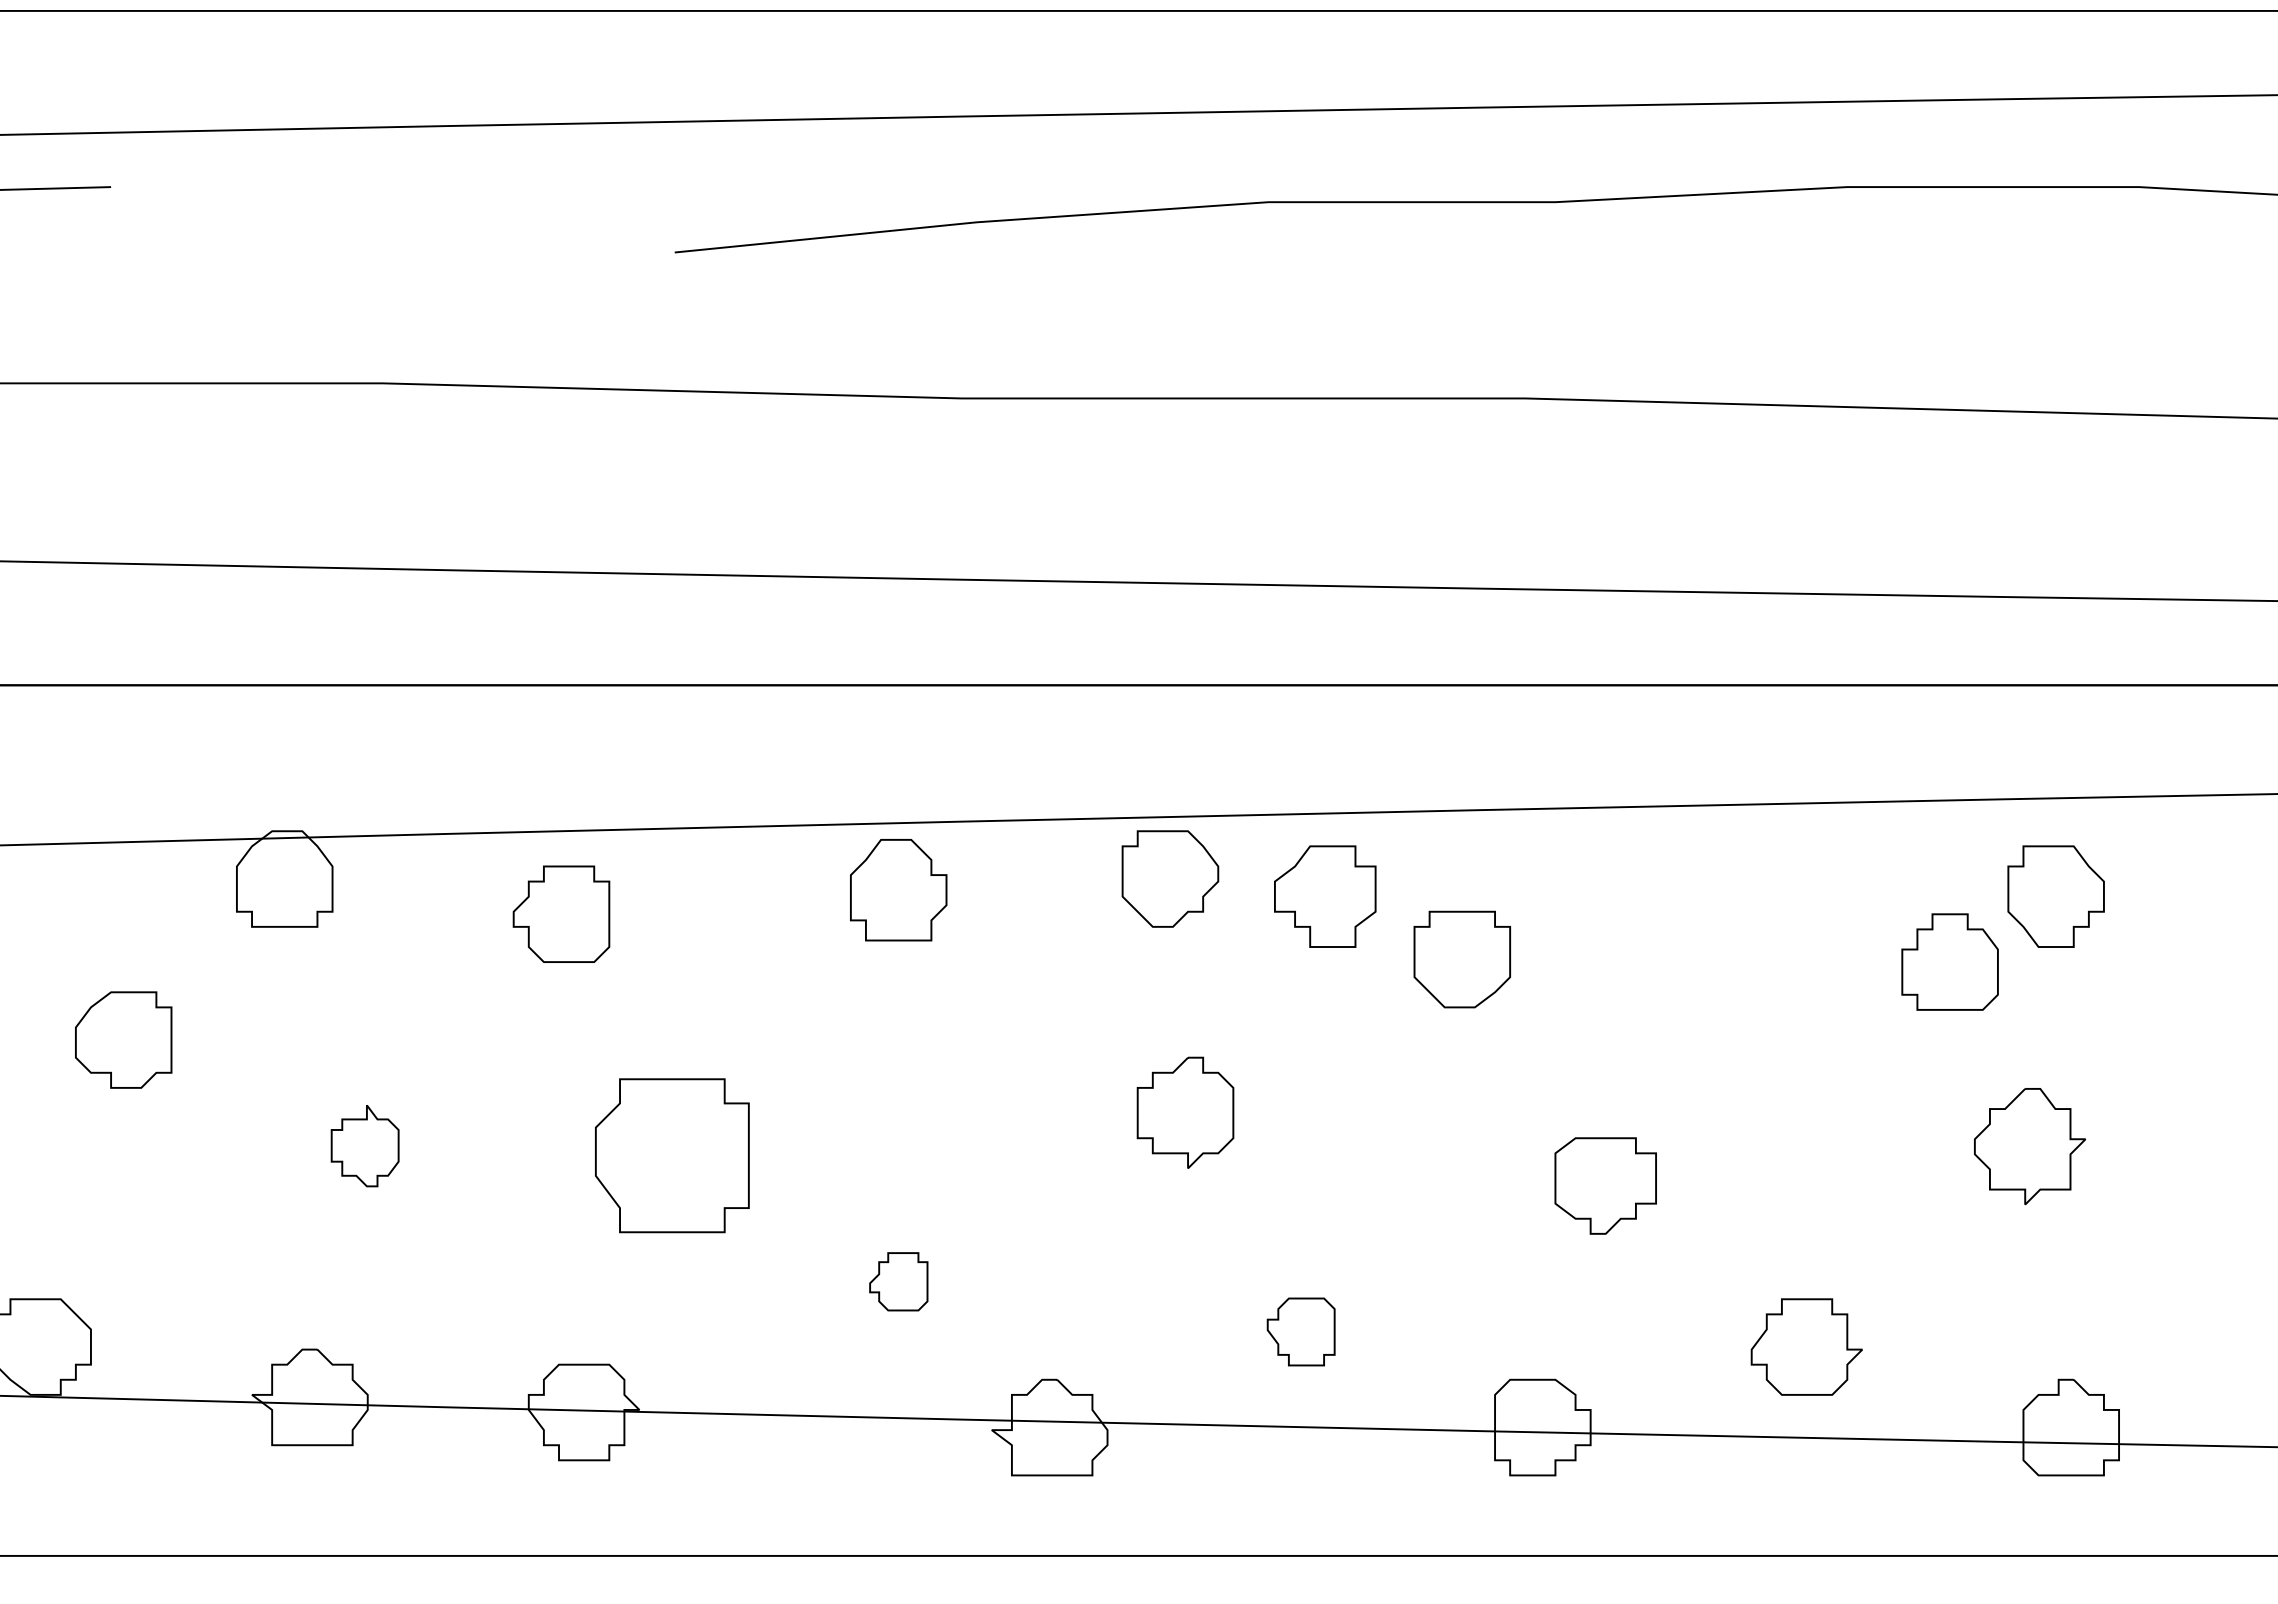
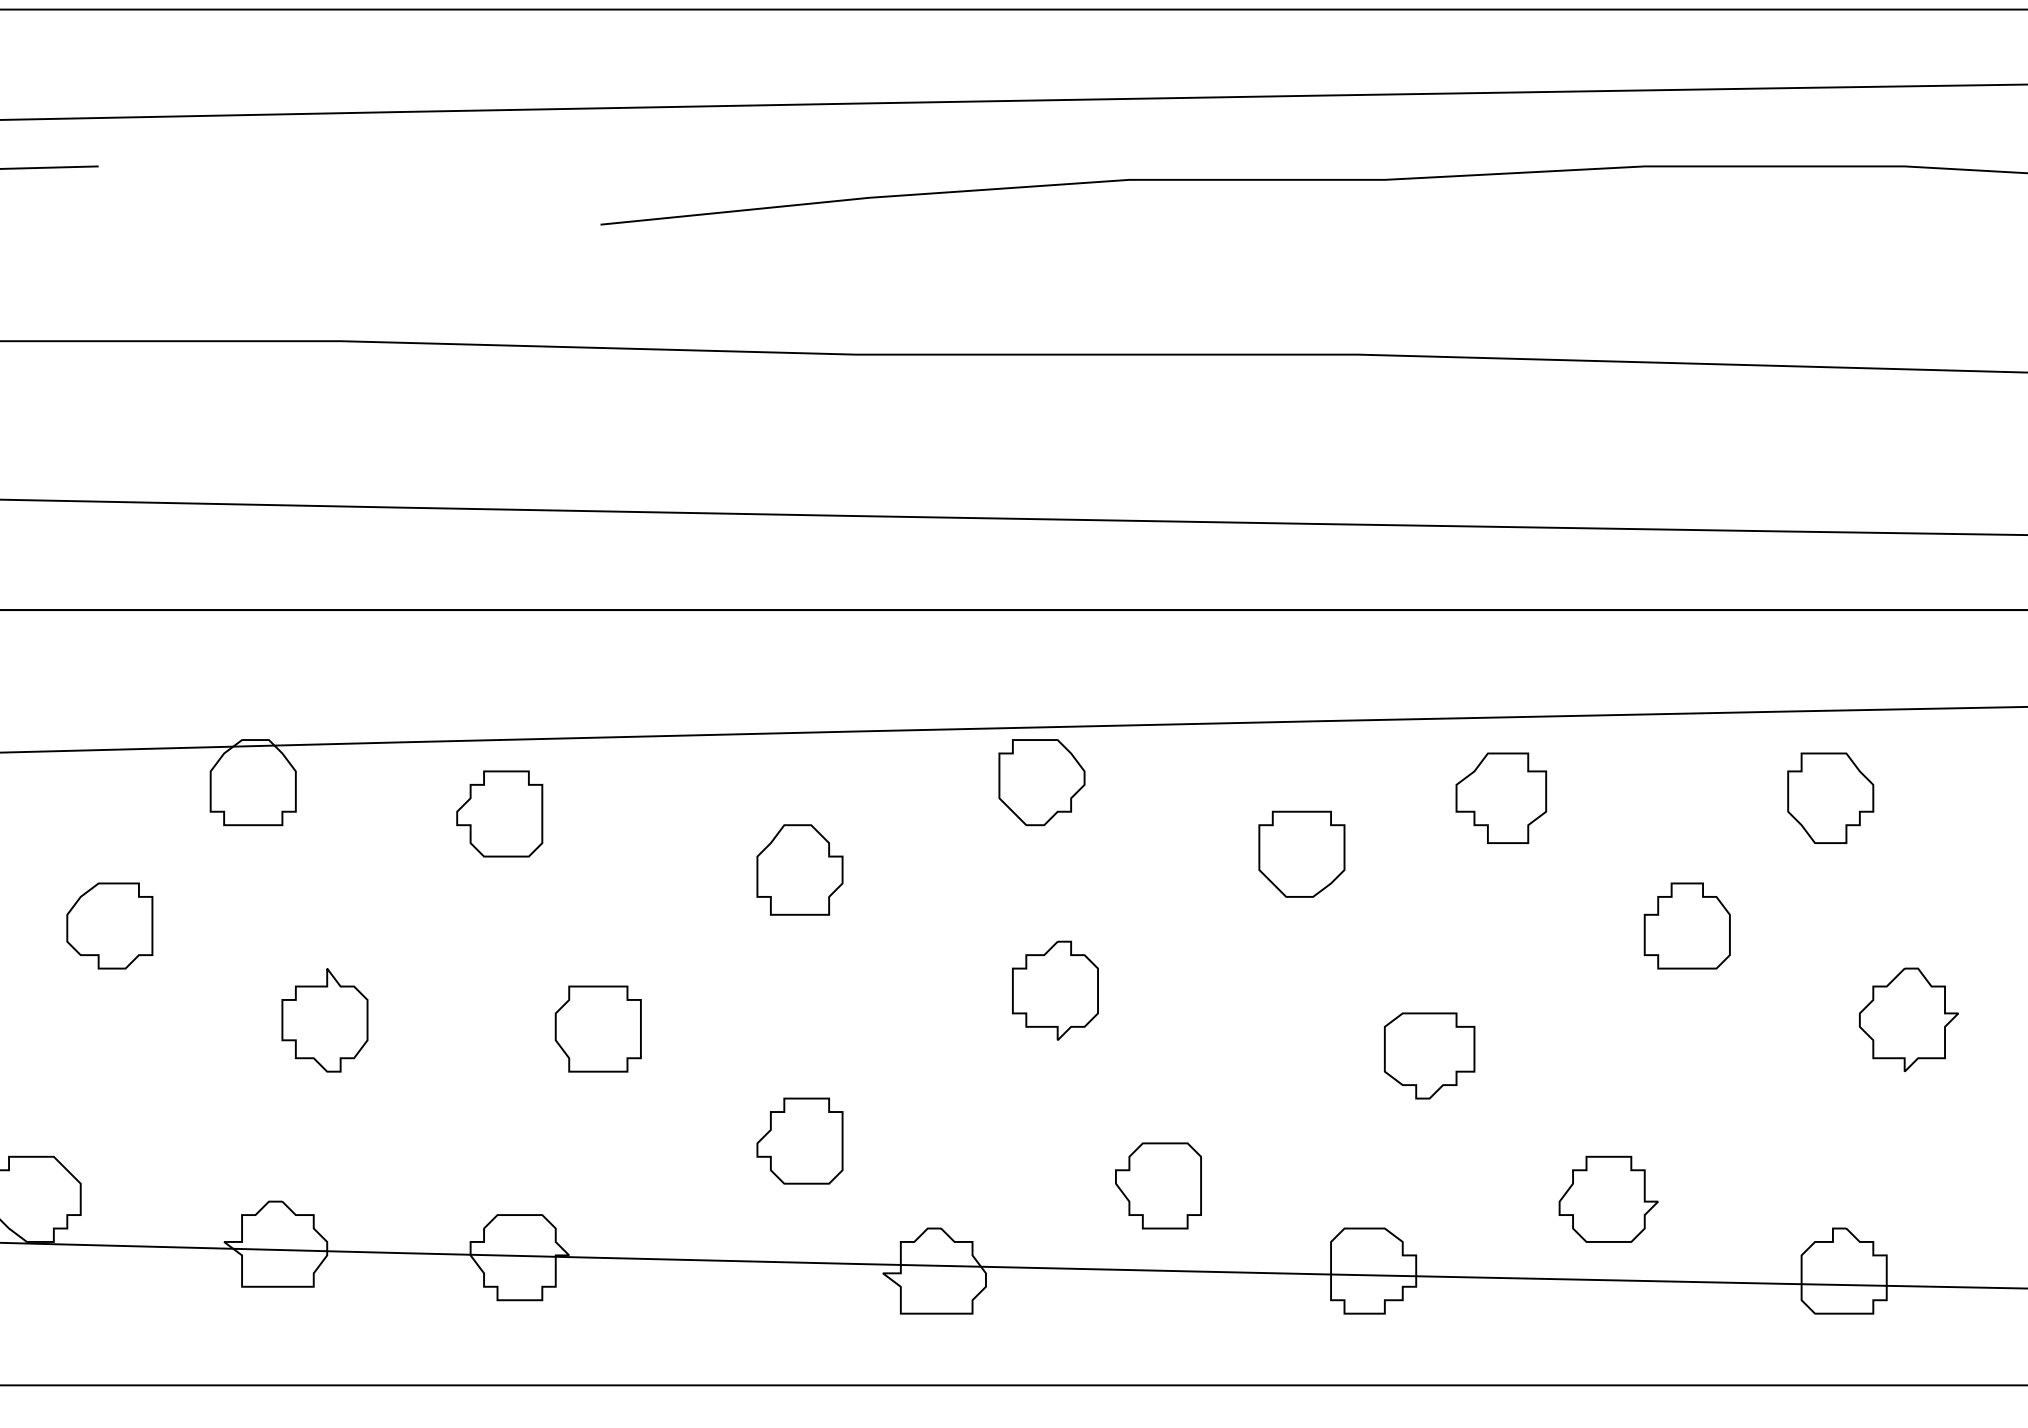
part: (898, 890) -> (799, 870), moved
part: (1325, 896) -> (1501, 798), moved
part: (1949, 961) -> (1686, 925), moved
part: (364, 1145) -> (324, 1019), size x1.43
part: (2029, 1146) -> (1908, 1019), moved
part: (671, 1155) -> (597, 1028), size x0.62
part: (898, 1281) -> (799, 1140), size x1.67
part: (1300, 1331) -> (1157, 1185), size x1.43

